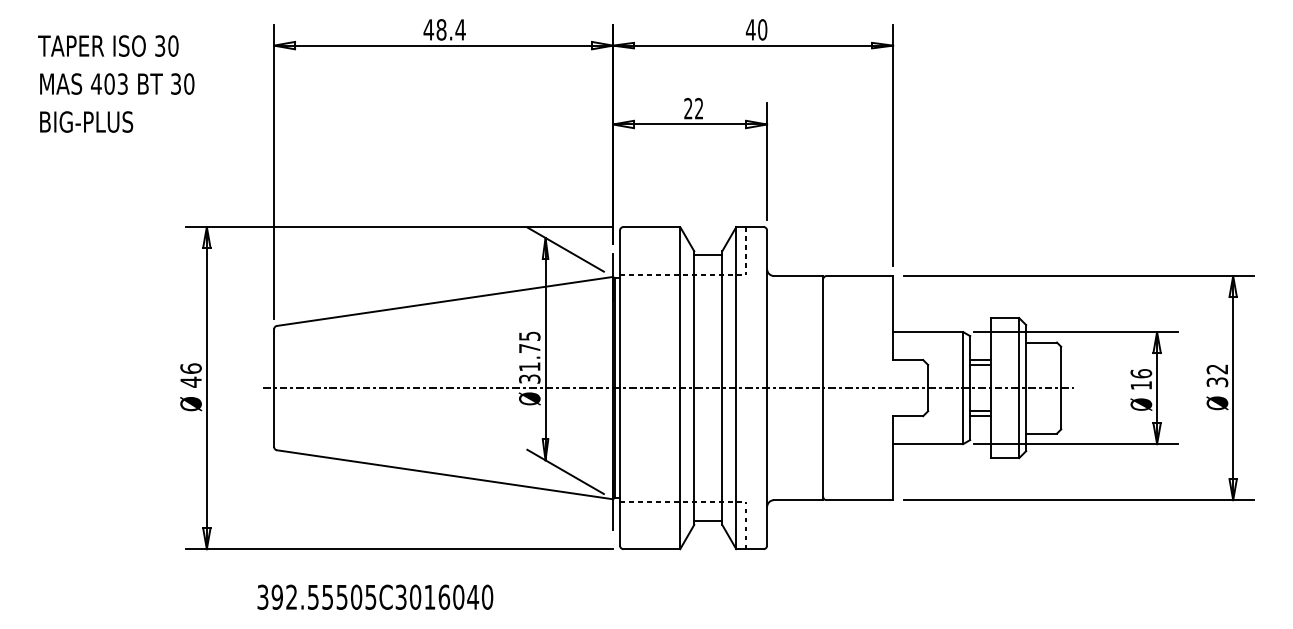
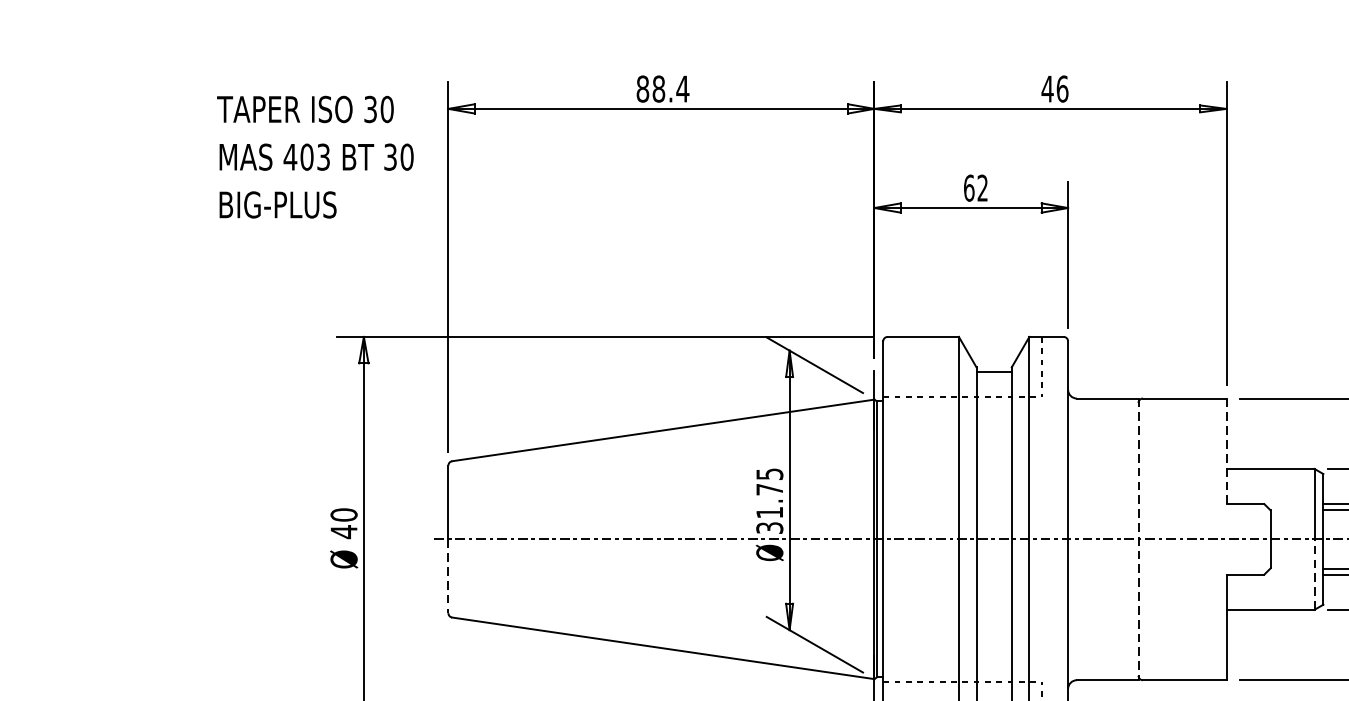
text: (428, 29) -> (642, 88), 48.4 -> 88.4
text: (762, 29) -> (1062, 88), 40 -> 46
text: (116, 83) -> (315, 156), moved
text: (688, 108) -> (969, 187), 22 -> 62
line: (893, 317) -> (1227, 450), solid -> dashed
text: (190, 368) -> (343, 514), 46 -> 40
line: (823, 388) -> (1139, 539), solid -> dashed
line: (963, 415) -> (1314, 573), solid -> dashed
line: (274, 417) -> (448, 576), solid -> dashed

